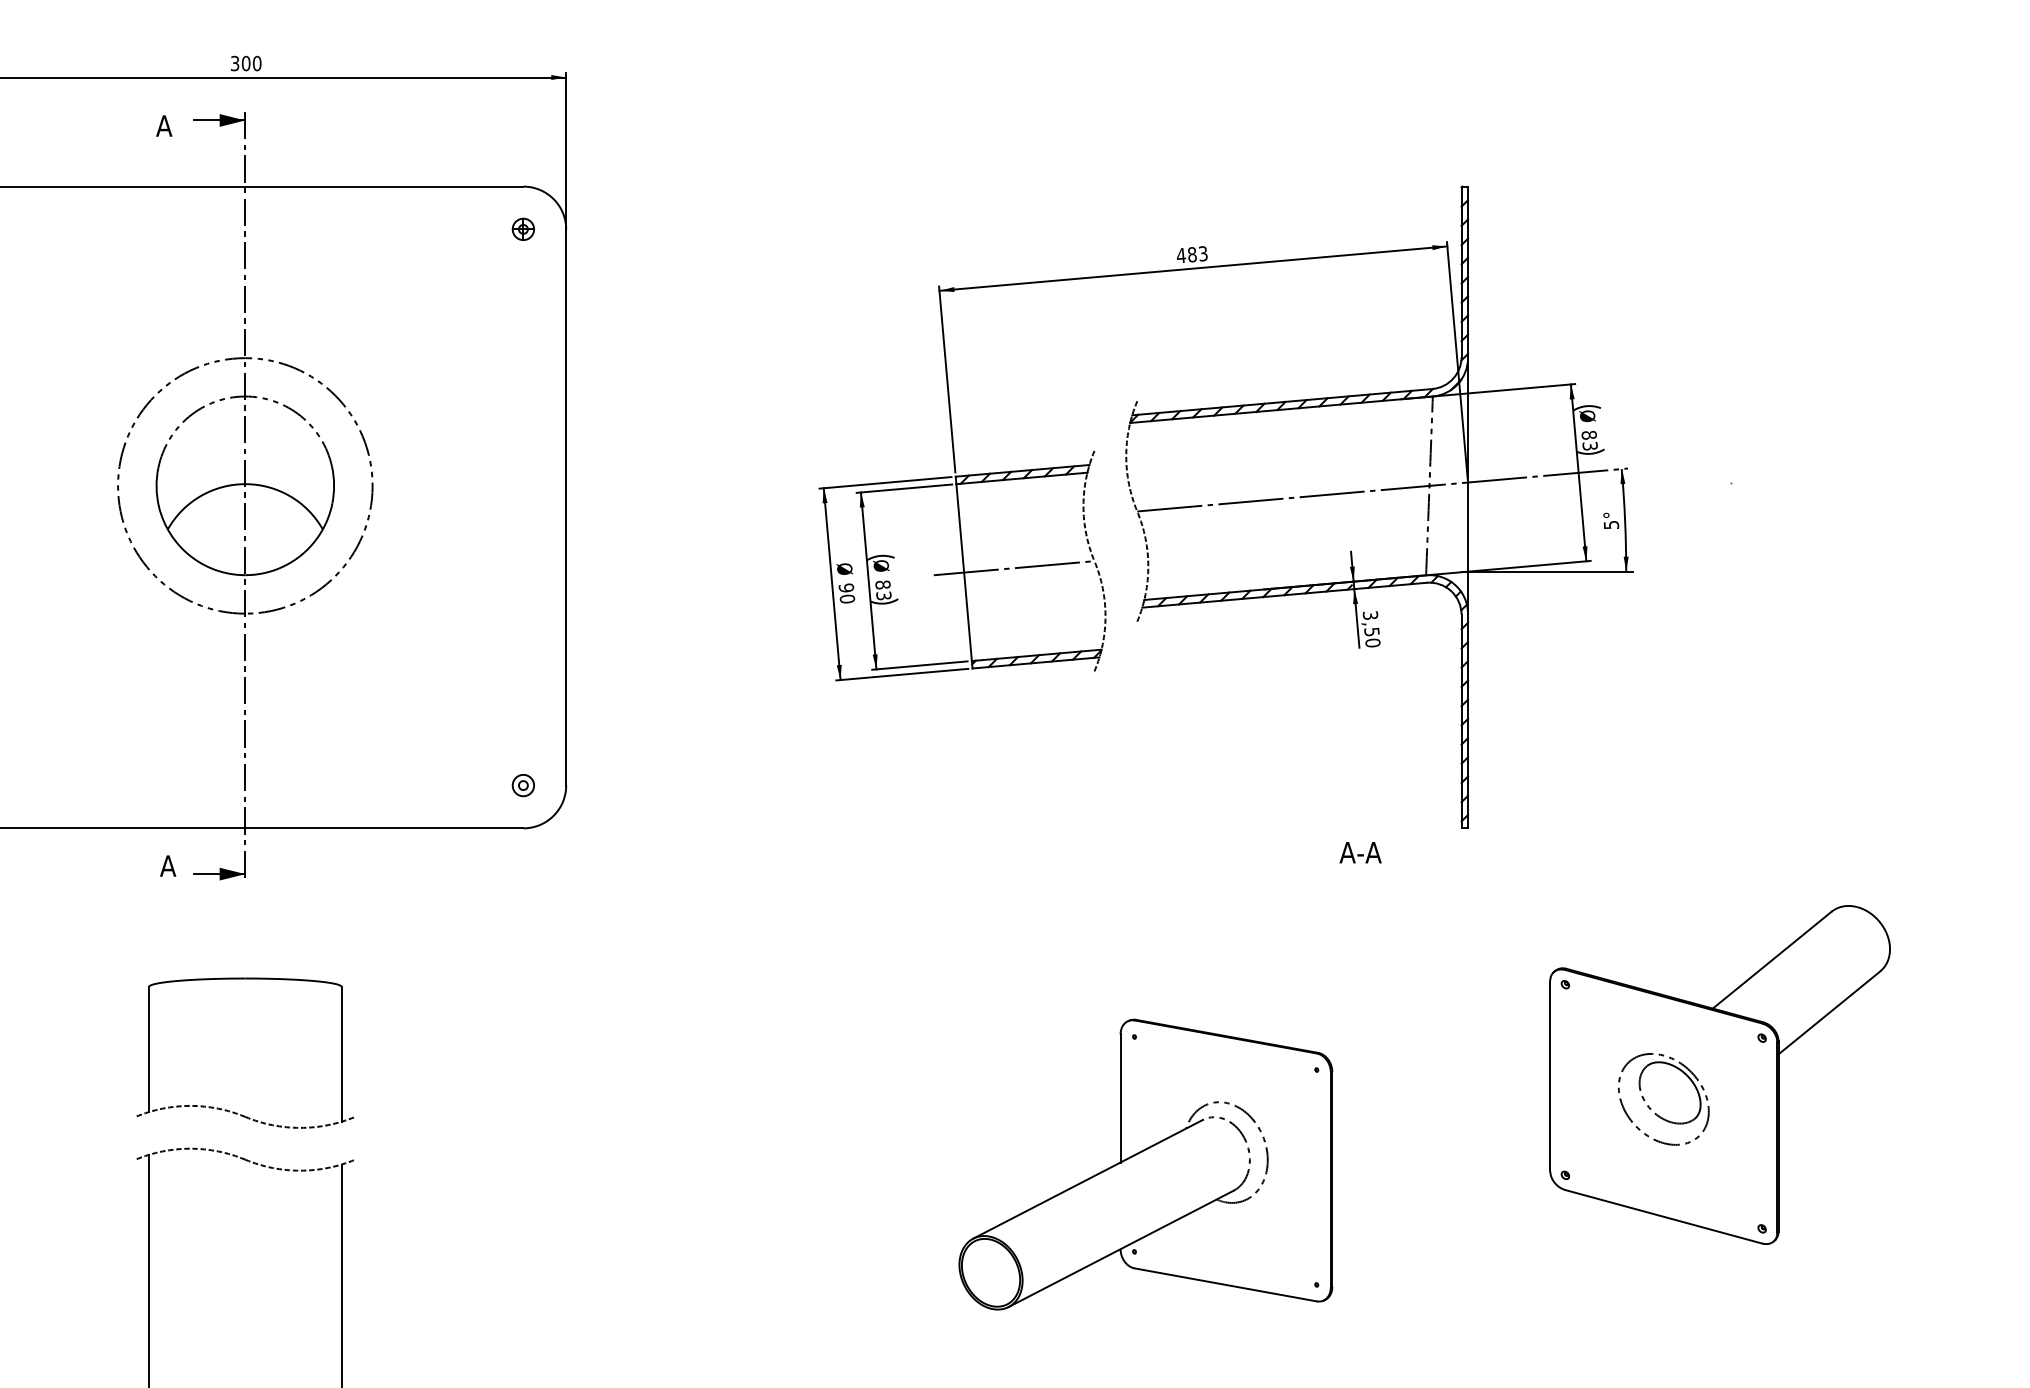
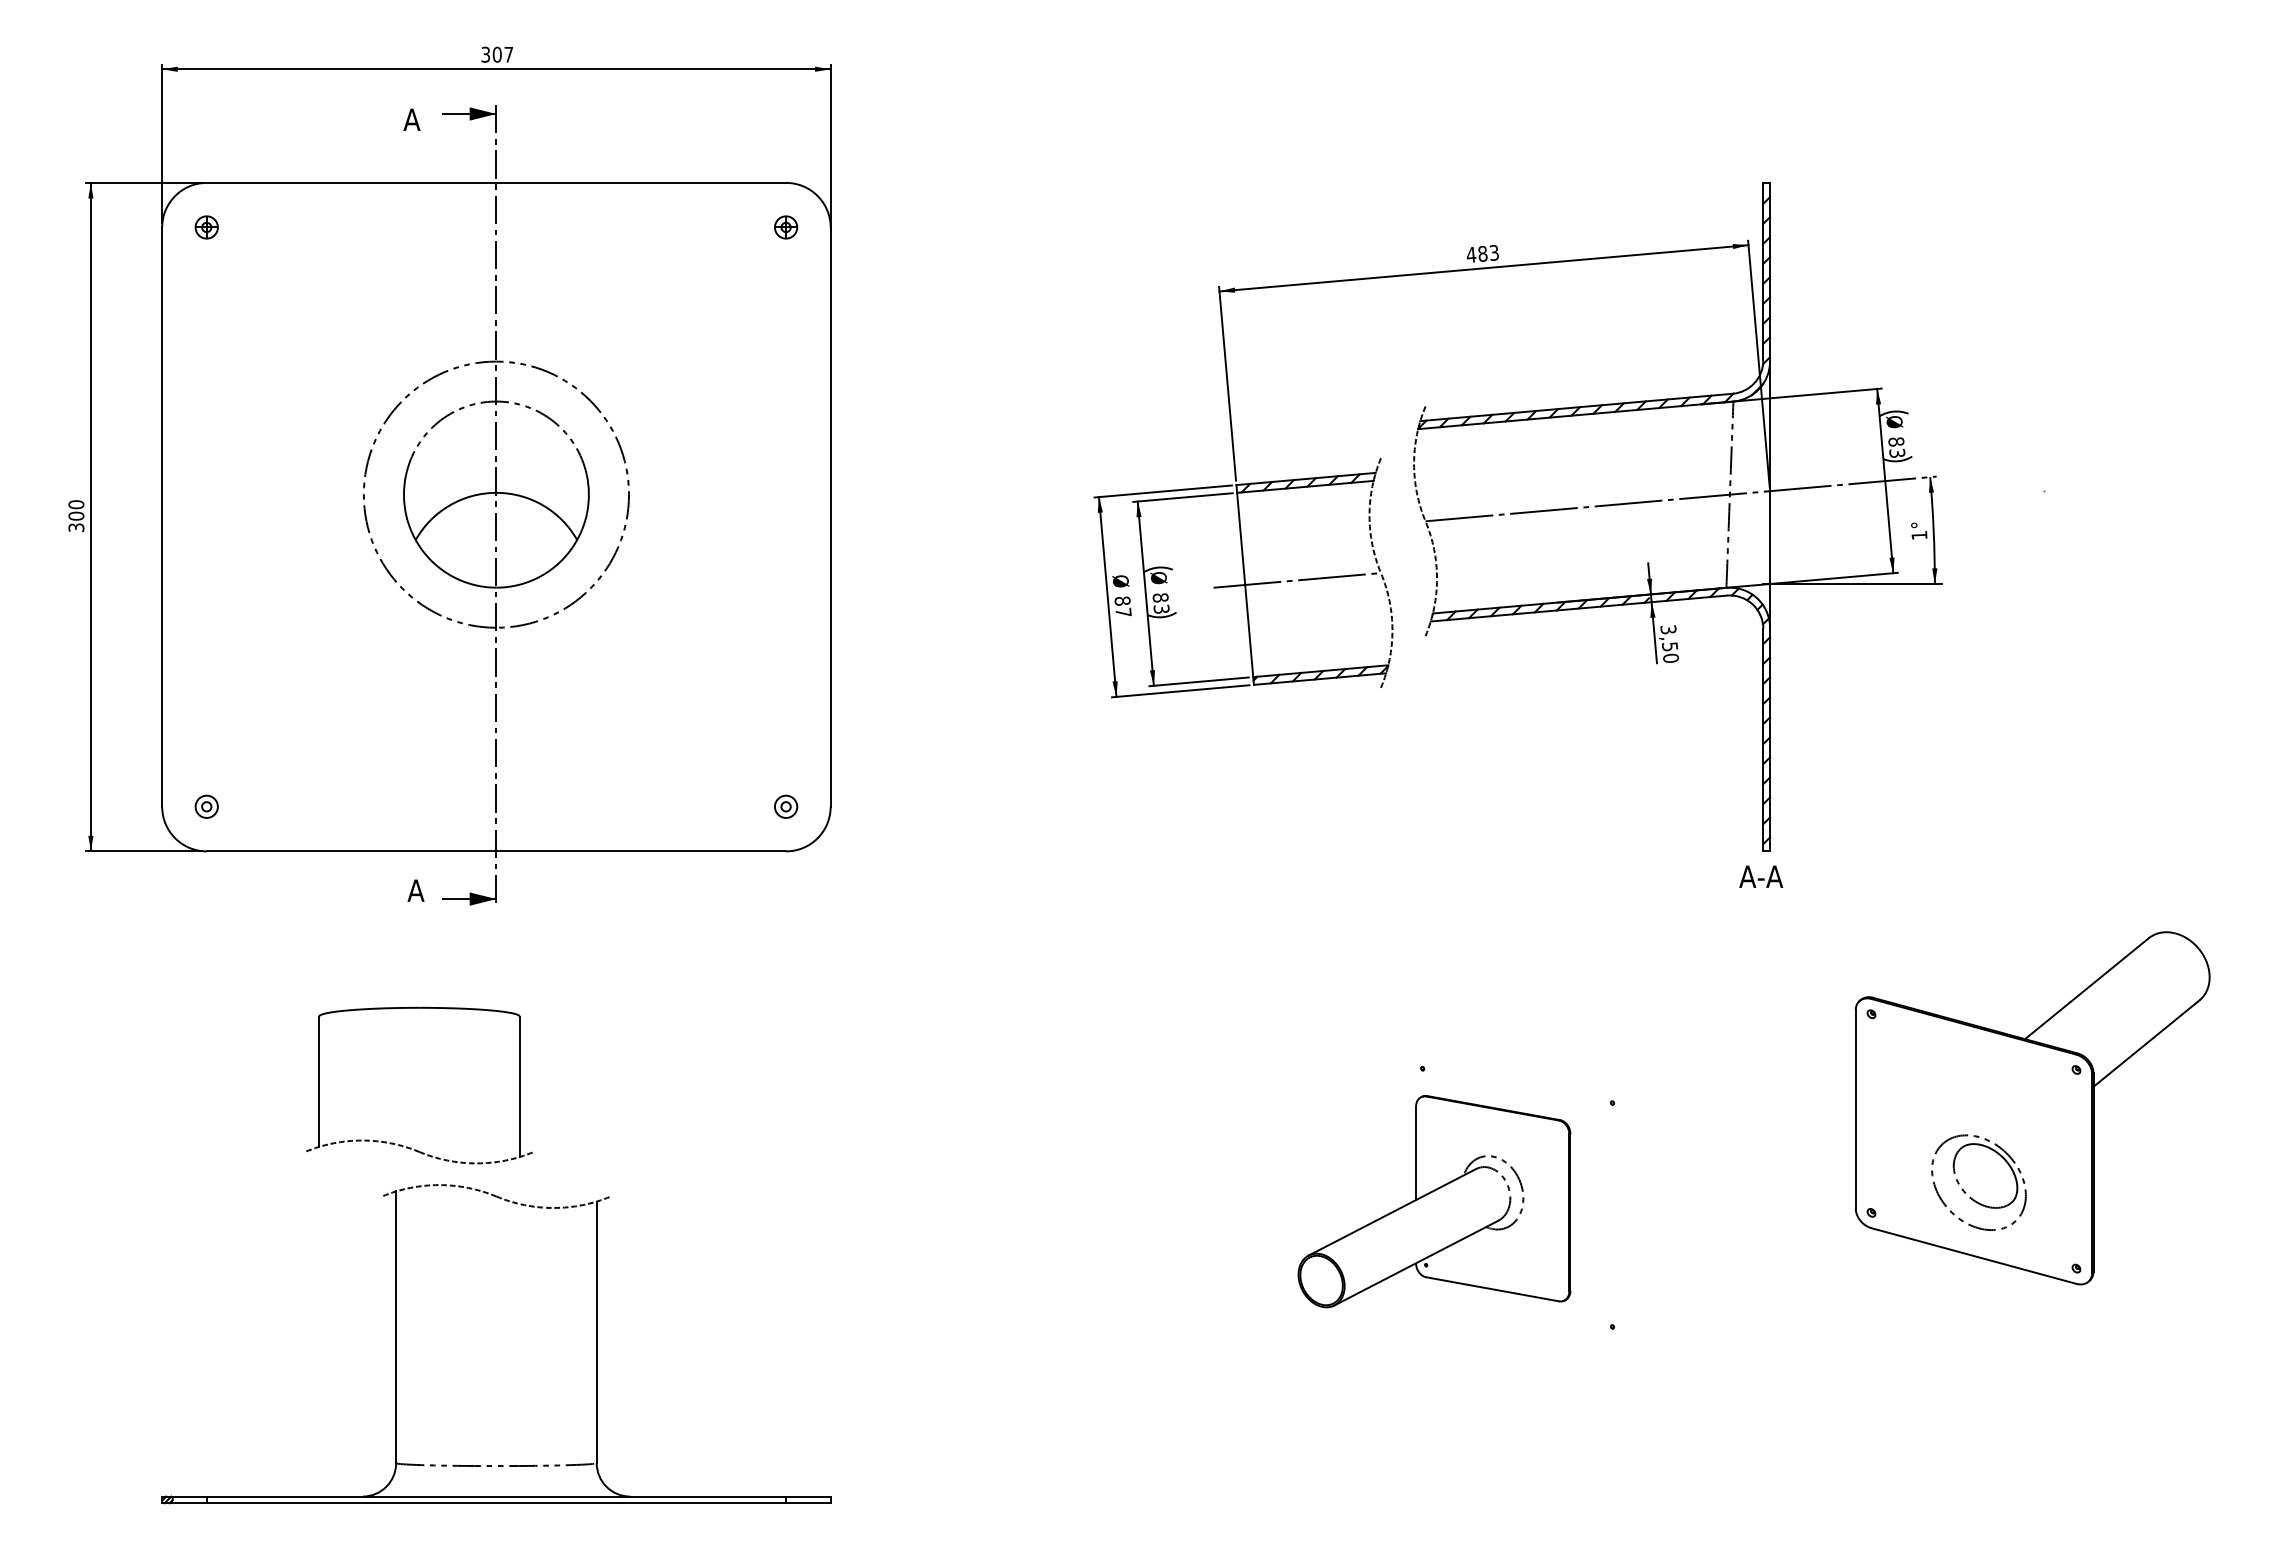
text: (256, 63) -> (508, 54), 300 -> 307
text: (1611, 525) -> (1919, 535), 5° -> 1°
text: (846, 593) -> (1122, 606), 90 -> 87
text: (1360, 852) -> (1761, 876), moved
part: (1651, 1108) -> (1966, 1192), moved
part: (228, 1109) -> (401, 1144), moved
part: (1145, 1164) -> (1434, 1201), size x0.7

